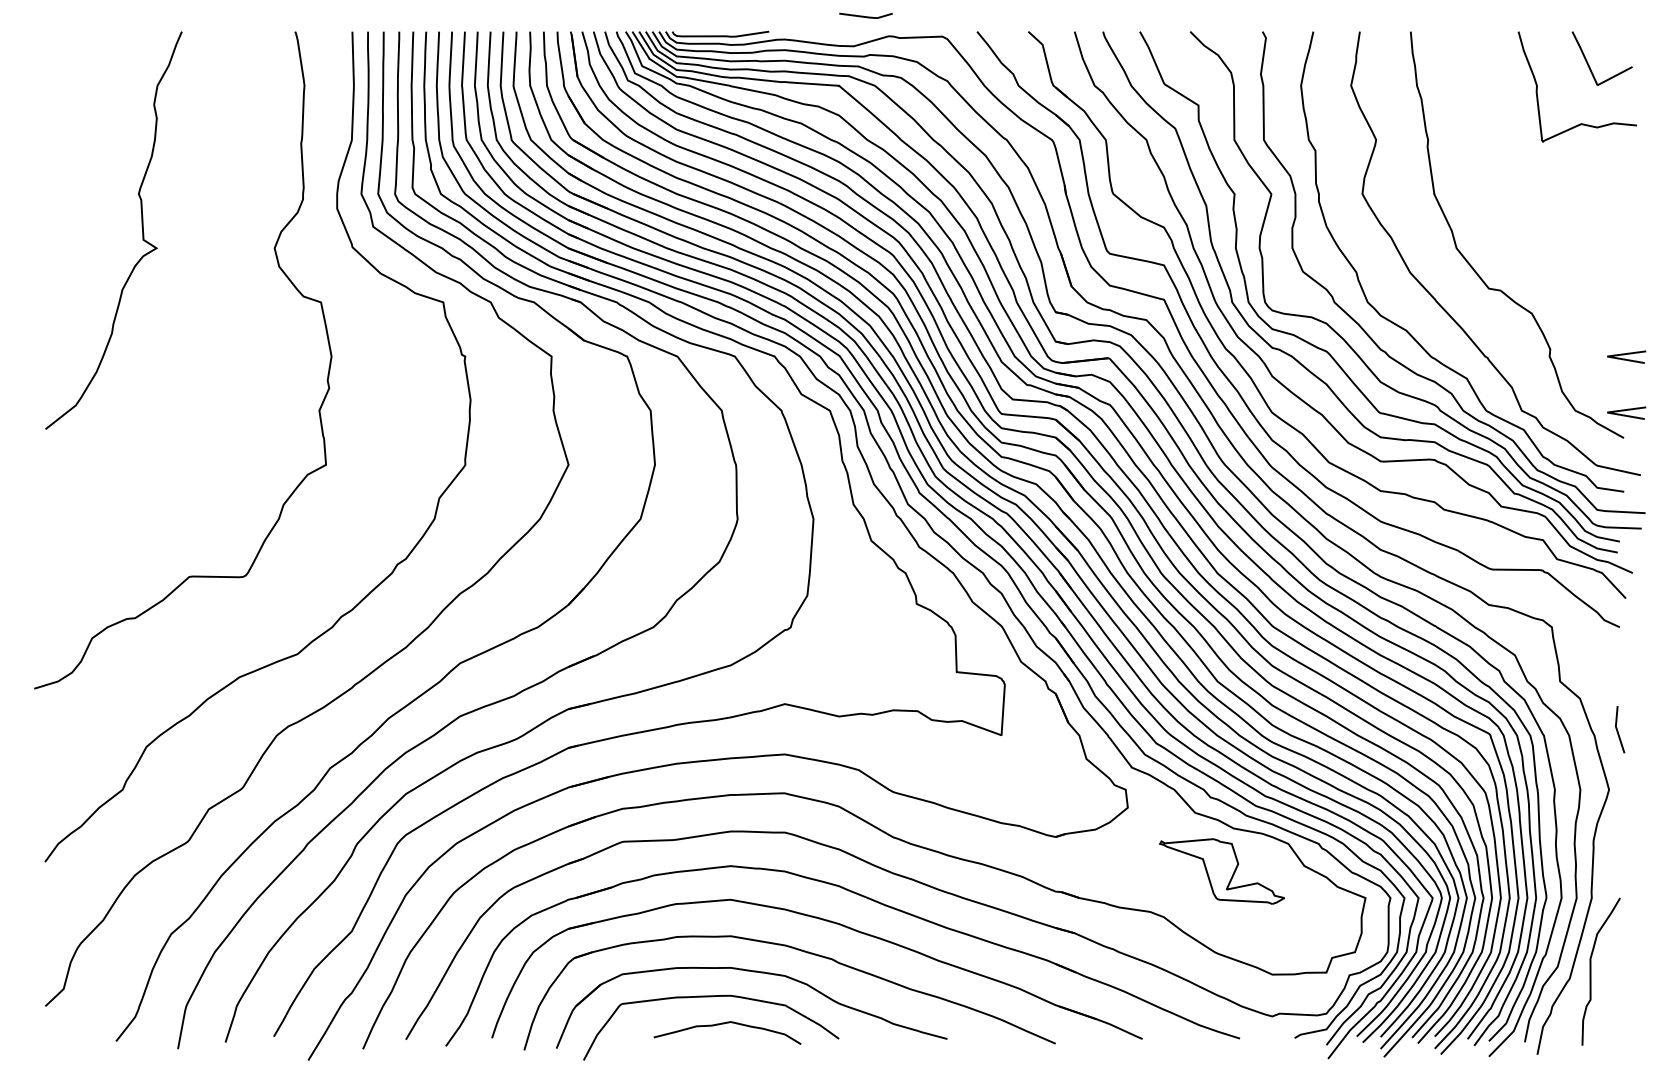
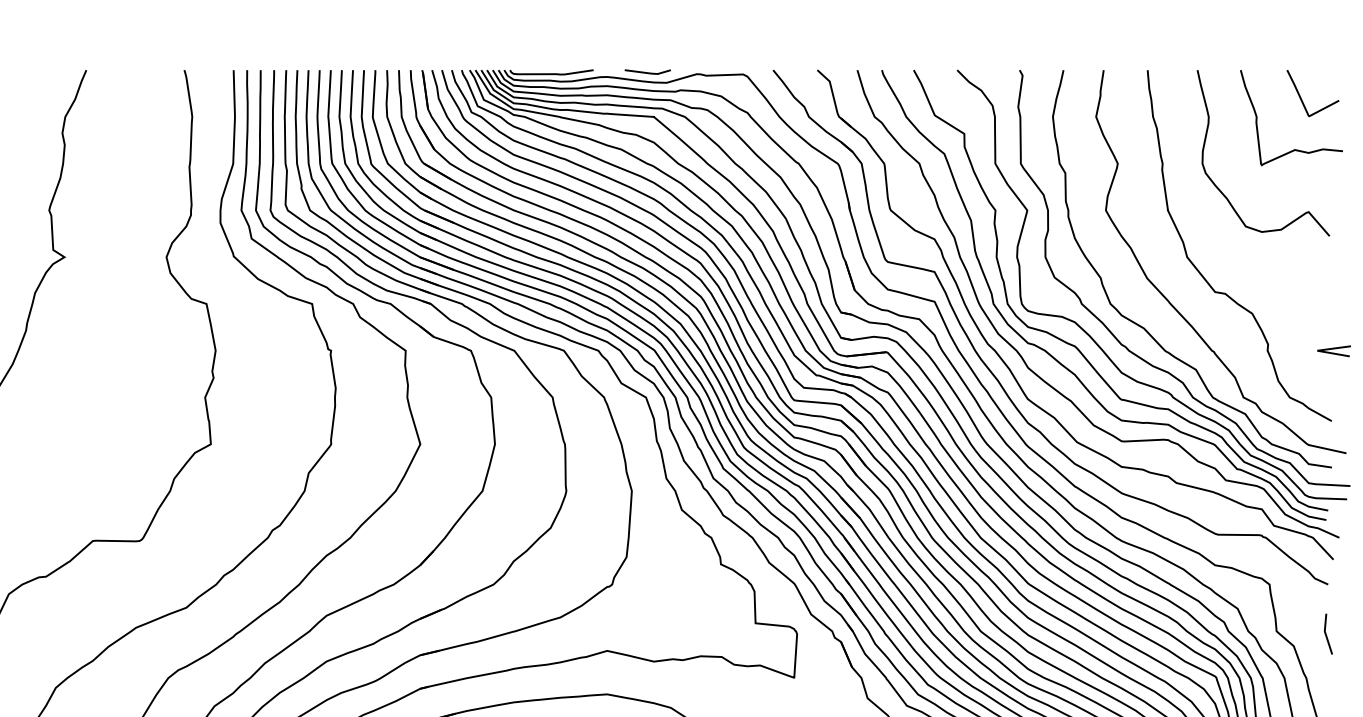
line: (865, 16) -> (647, 72), moved
curve: (1495, 170) -> (1220, 190), added
line: (1626, 410) -> (1333, 397), removed
line: (1618, 730) -> (1327, 634), moved

